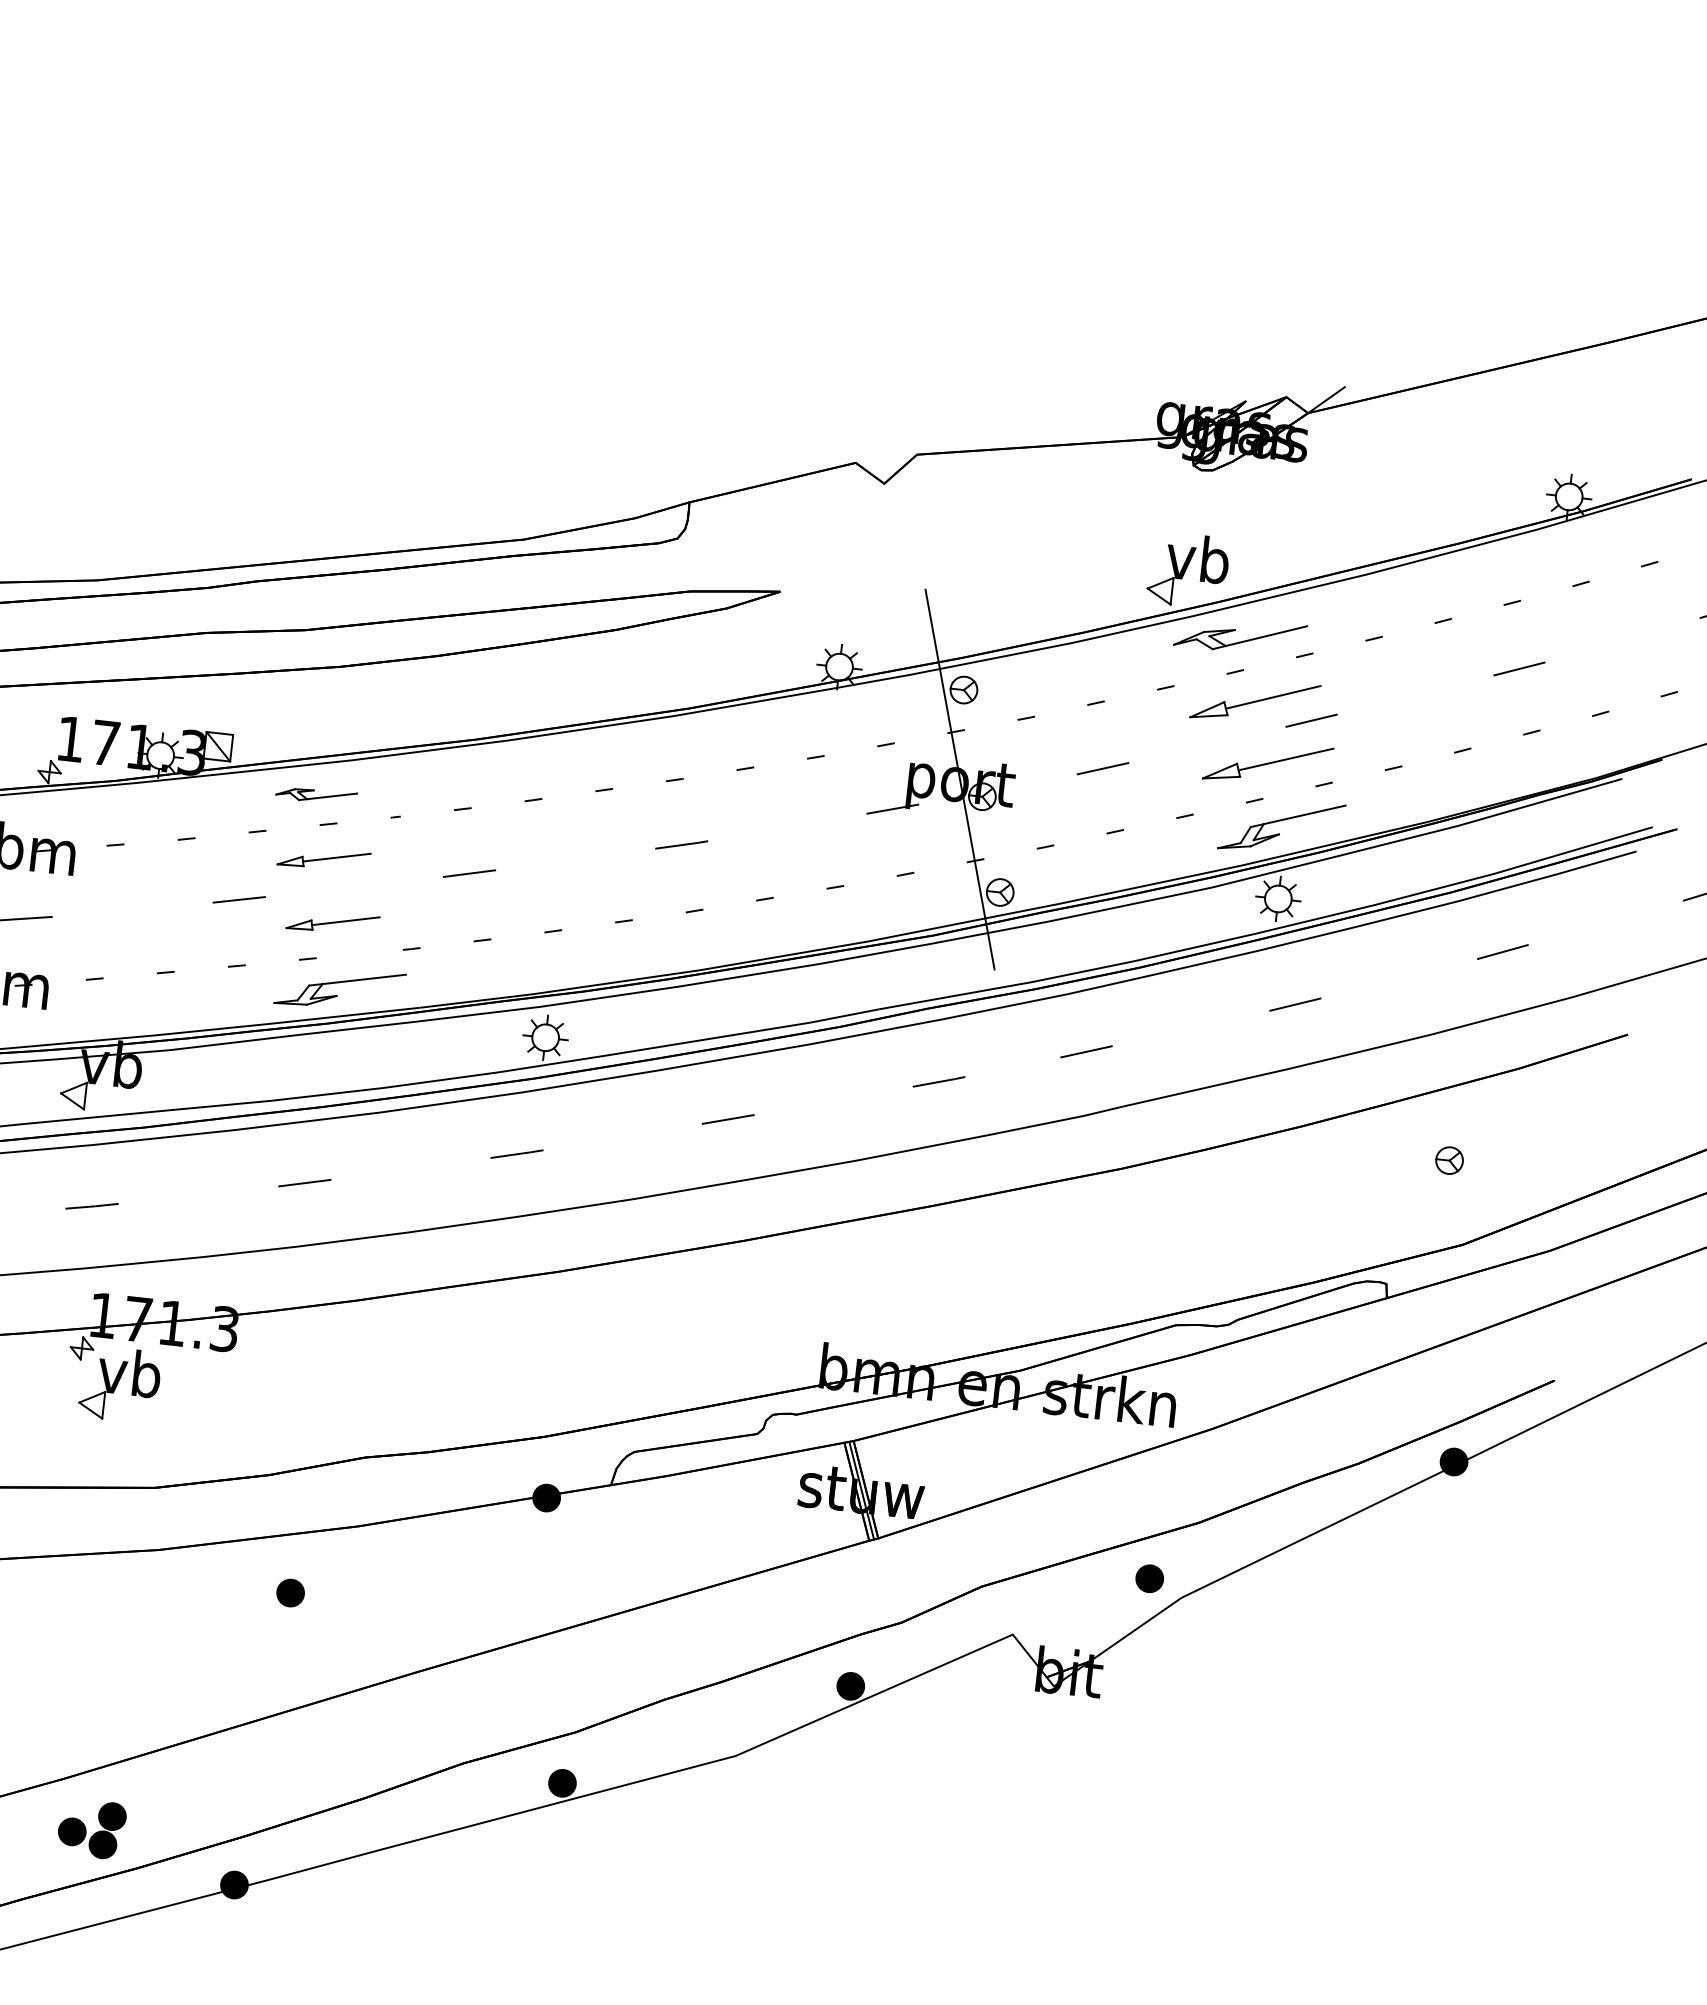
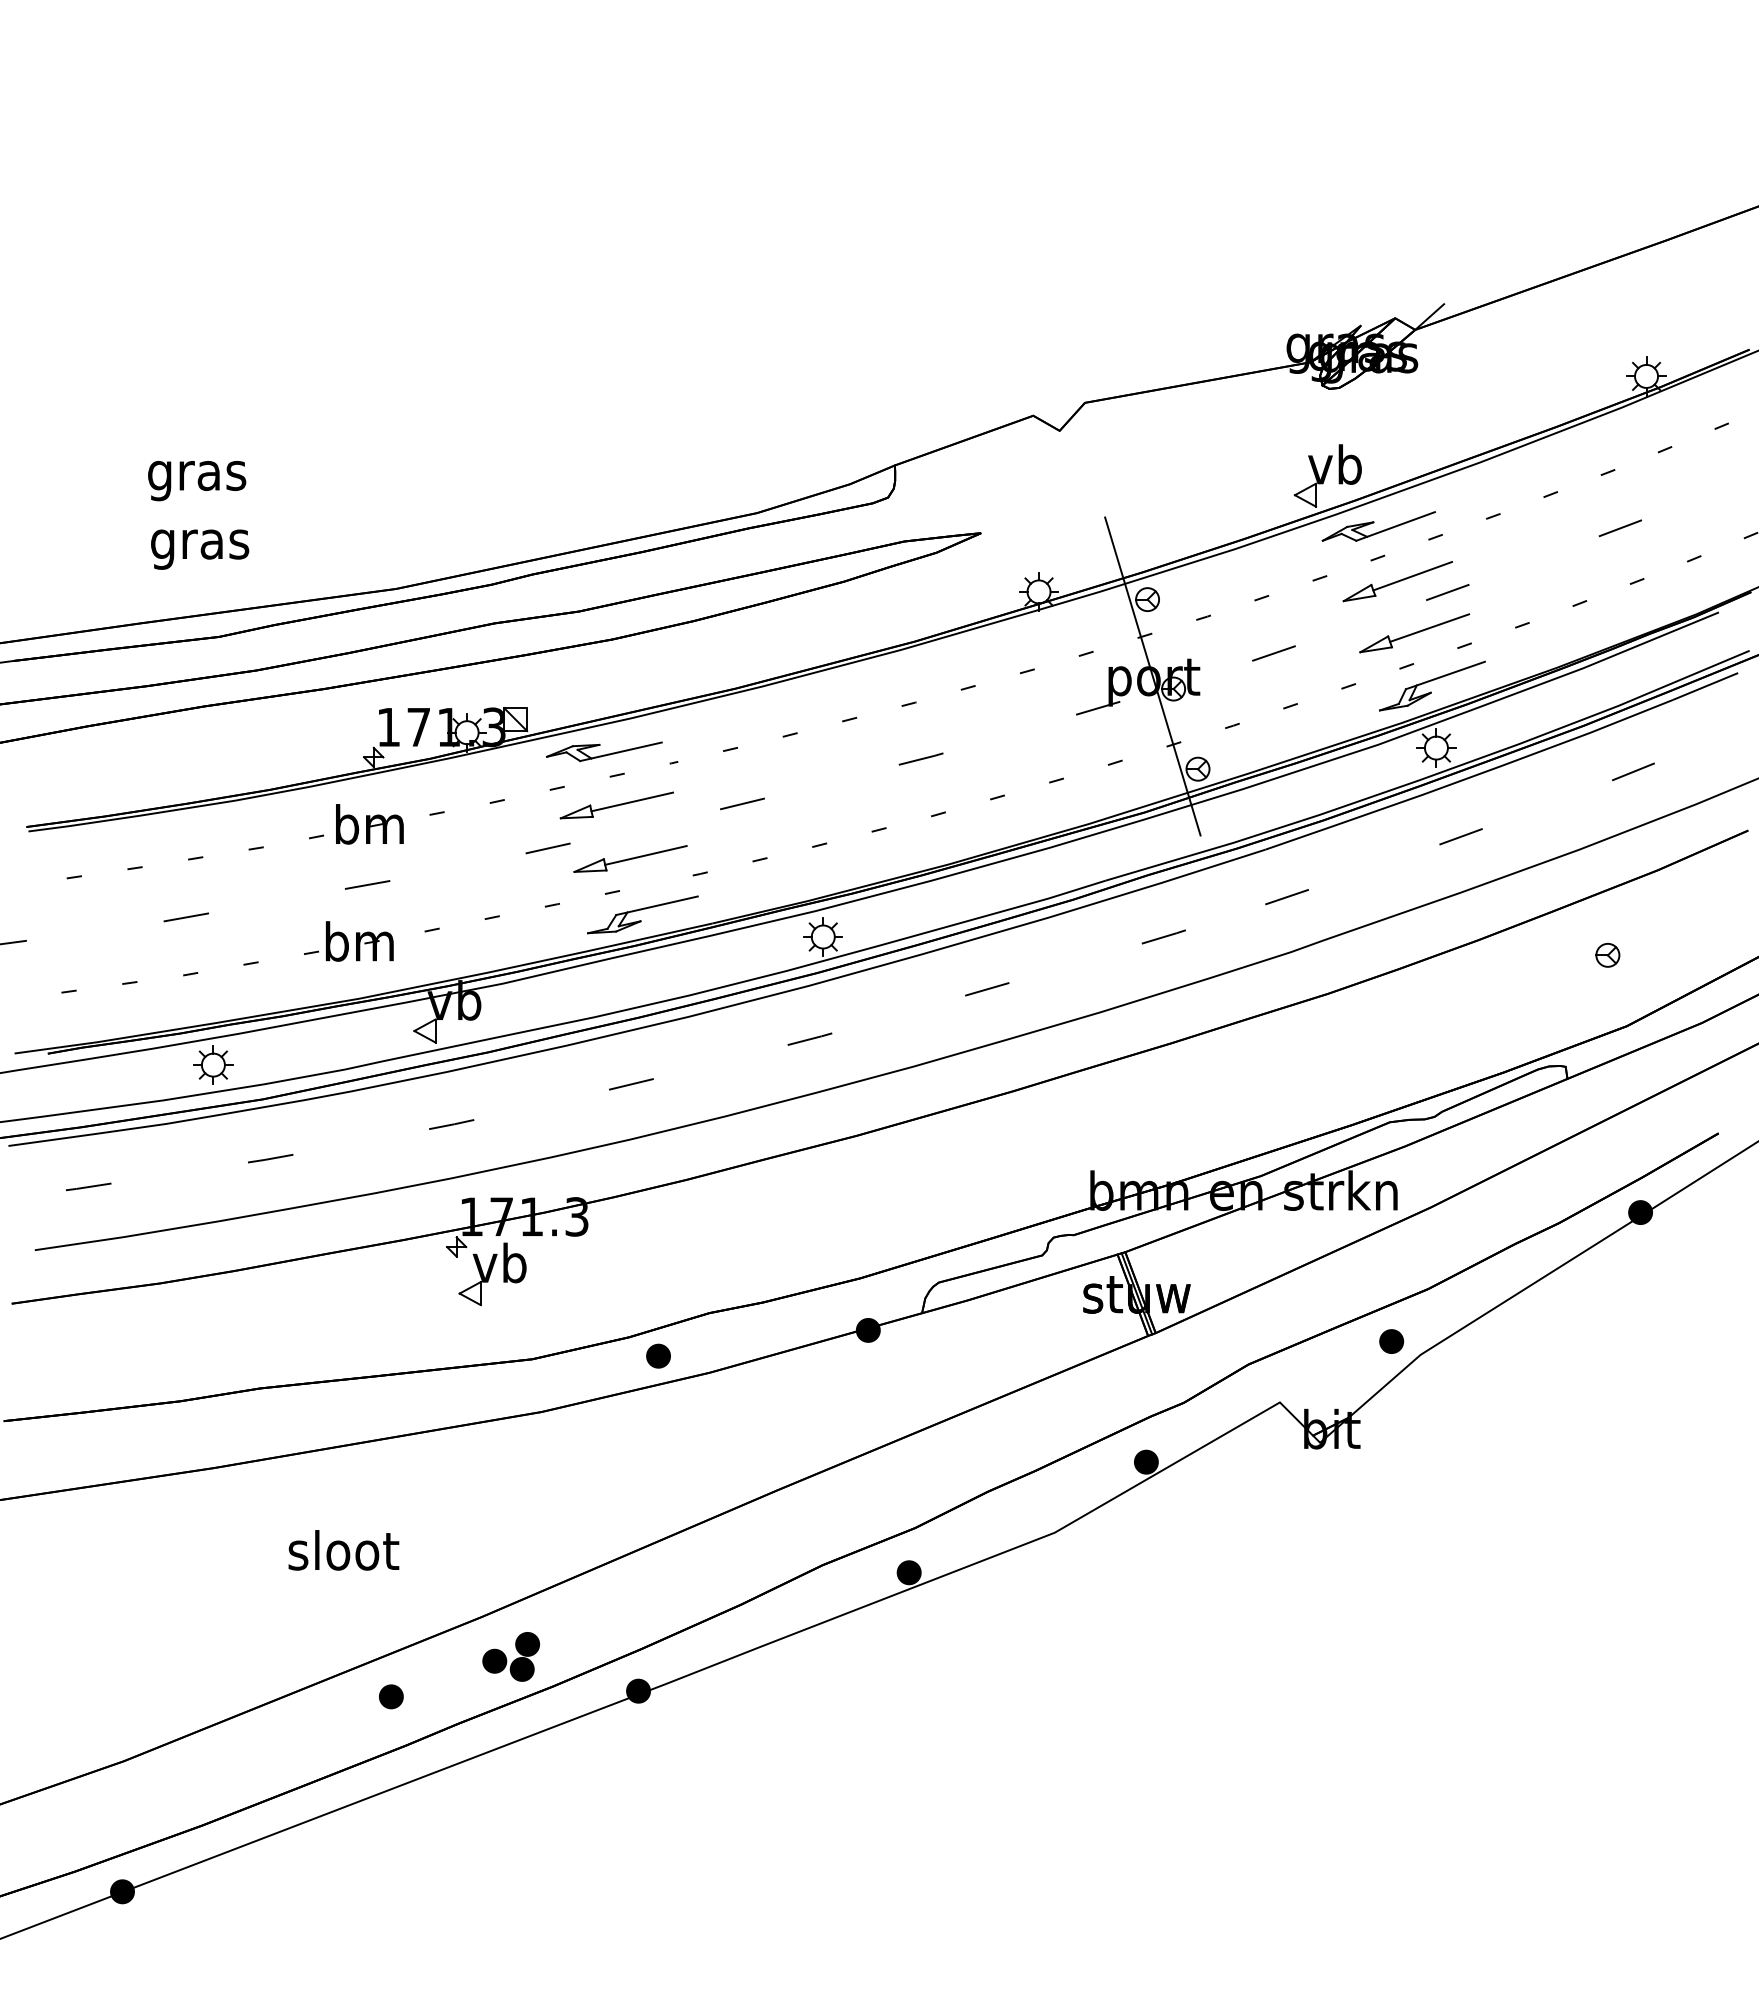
part: (315, 795) -> (603, 751), size x1.67
part: (323, 859) -> (616, 805), size x1.43
part: (333, 922) -> (630, 858), size x1.43
part: (290, 1592) -> (658, 1355), moved

